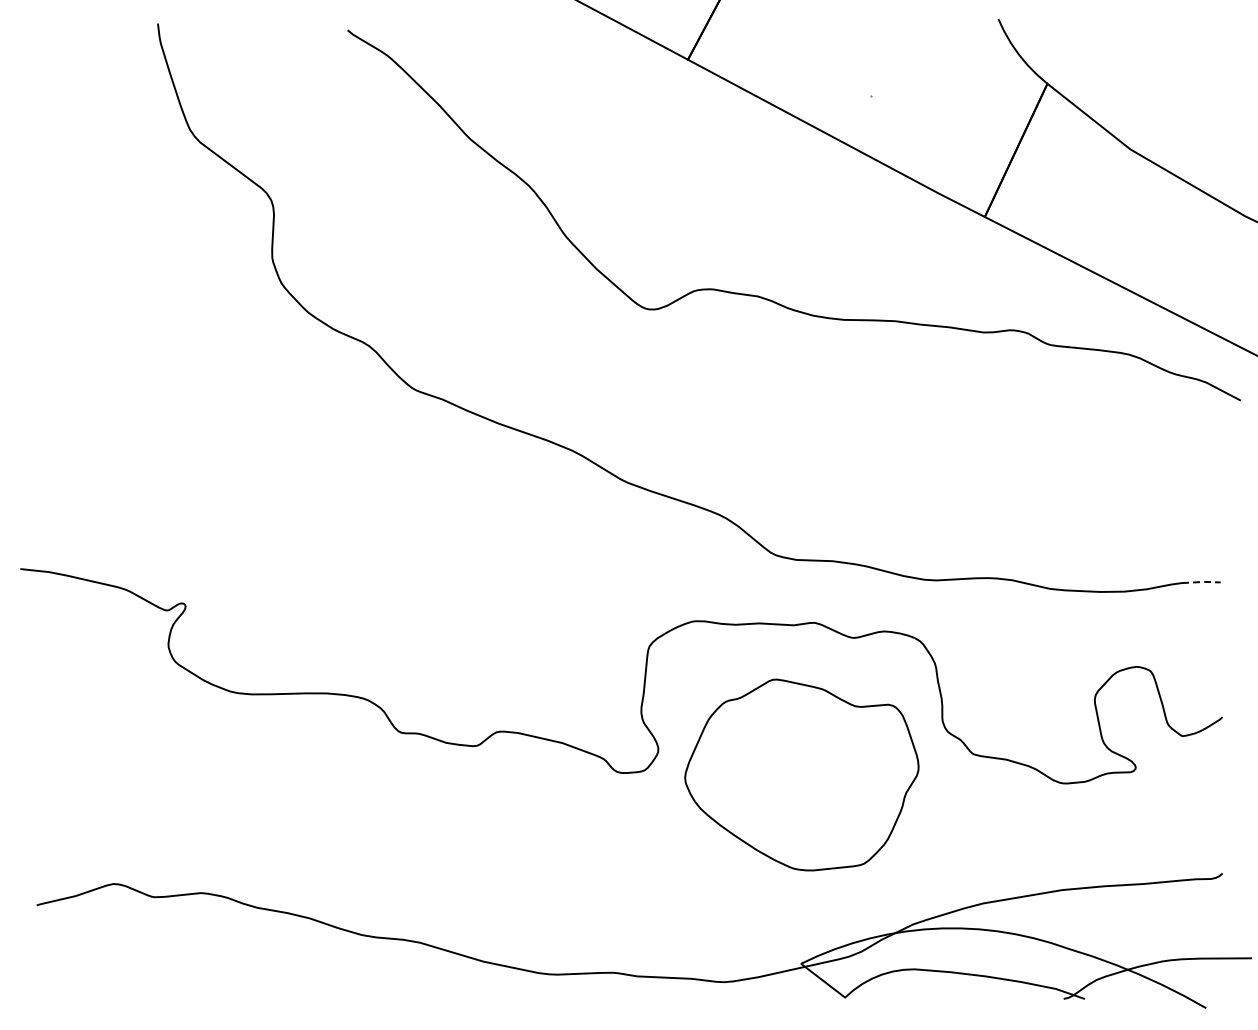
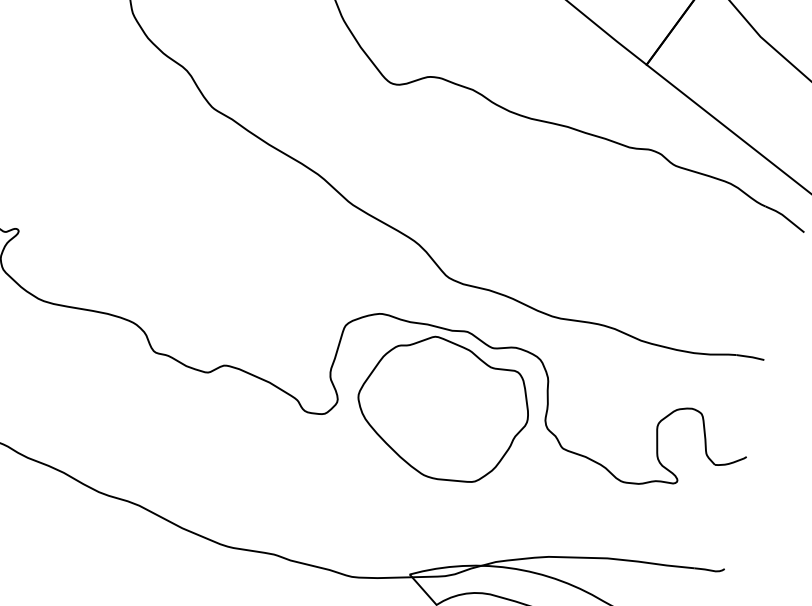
line: (1202, 582) -> (751, 357), dashed -> solid
part: (801, 774) -> (442, 408), moved

